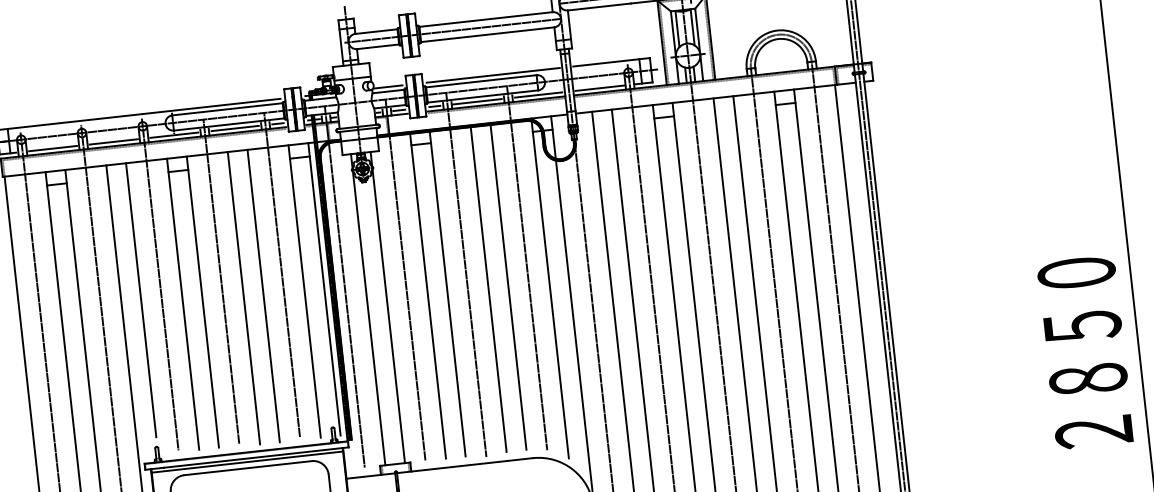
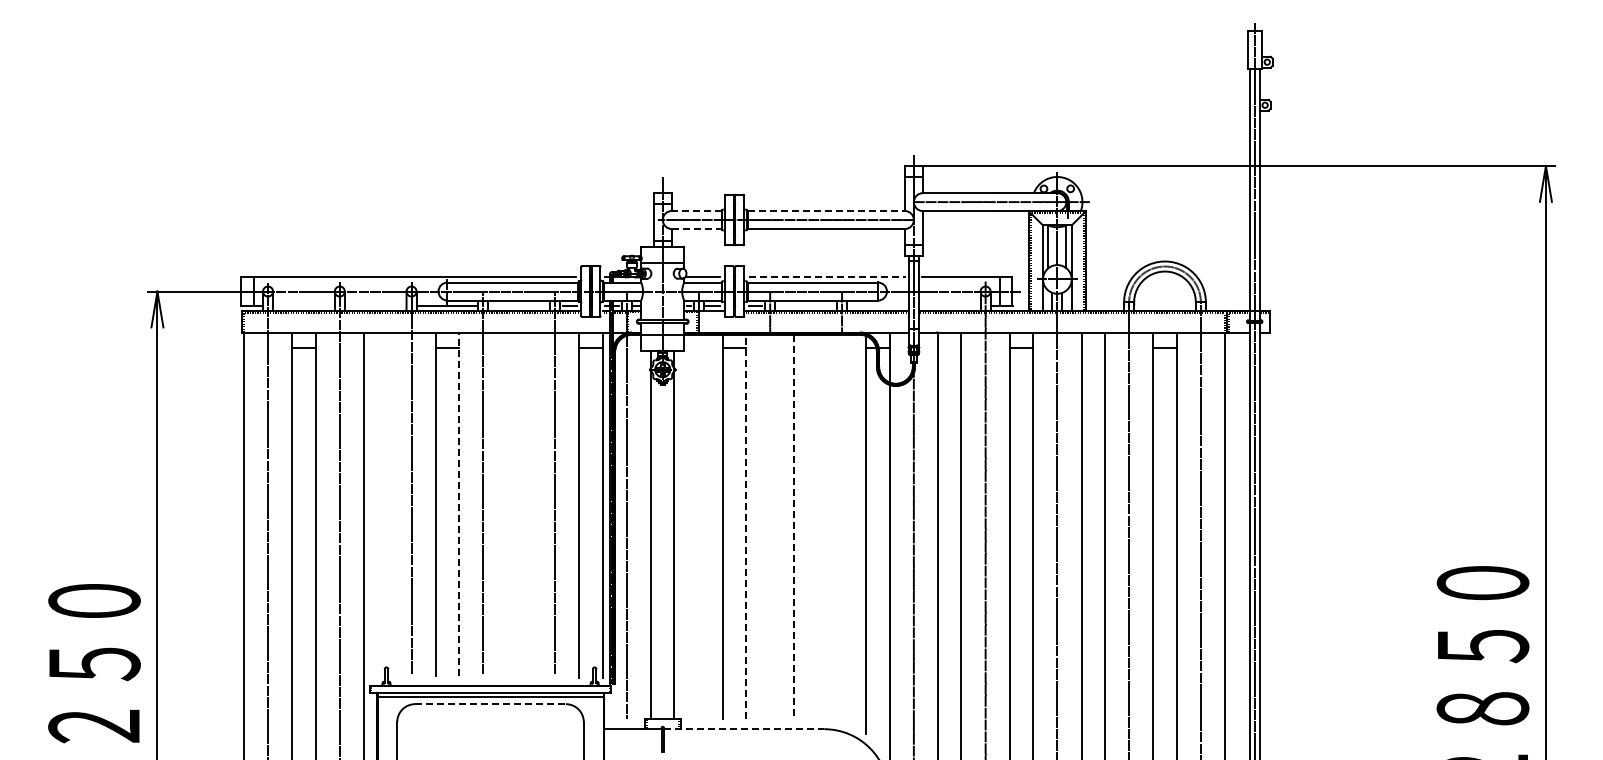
line: (486, 19) -> (826, 211), solid -> dashed
line: (376, 31) -> (696, 211), solid -> dashed
line: (378, 47) -> (696, 229), solid -> dashed
line: (493, 75) -> (827, 277), solid -> dashed
line: (600, 87) -> (950, 305), removed
line: (538, 94) -> (877, 305), removed
line: (477, 101) -> (805, 305), removed
line: (235, 128) -> (519, 305), removed
line: (113, 141) -> (375, 305), removed
line: (52, 148) -> (303, 305), removed
line: (529, 286) -> (842, 528), removed
line: (508, 287) -> (817, 526), removed
line: (488, 289) -> (794, 526), solid -> dashed
line: (447, 293) -> (745, 526), solid -> dashed
line: (468, 293) -> (770, 528), removed
line: (263, 296) -> (530, 505), removed
line: (243, 298) -> (507, 505), removed
line: (407, 298) -> (698, 526), removed
line: (141, 300) -> (387, 494), removed
line: (203, 302) -> (459, 504), solid -> dashed
line: (465, 465) -> (744, 729), solid -> dashed
line: (248, 468) -> (491, 704), solid -> dashed

